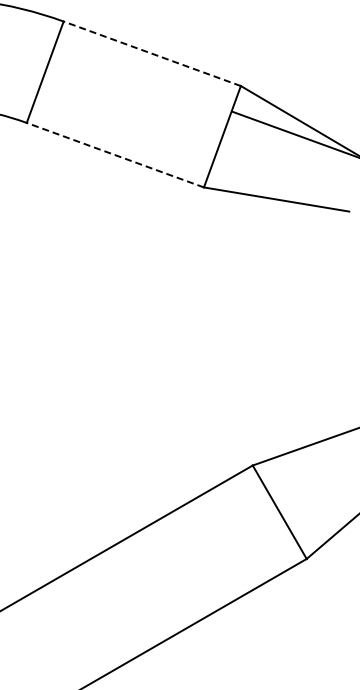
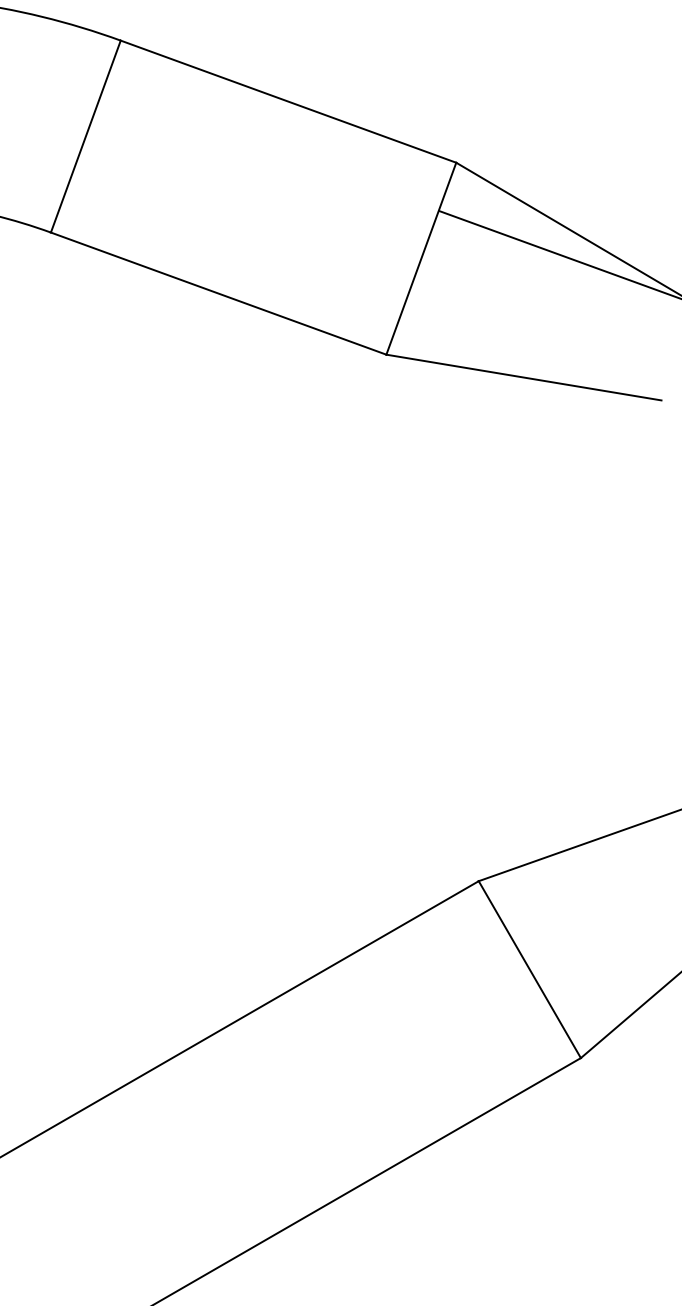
line: (151, 53) -> (287, 101), dashed -> solid
line: (114, 155) -> (216, 294), dashed -> solid

